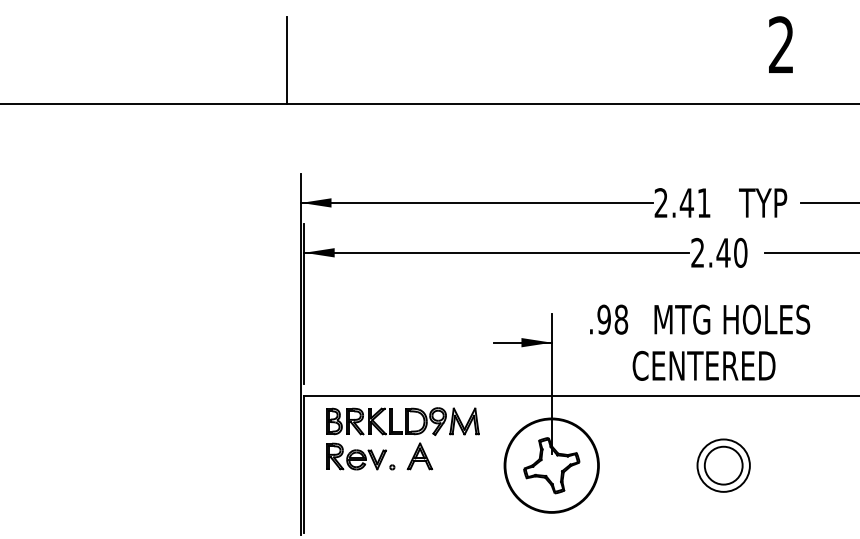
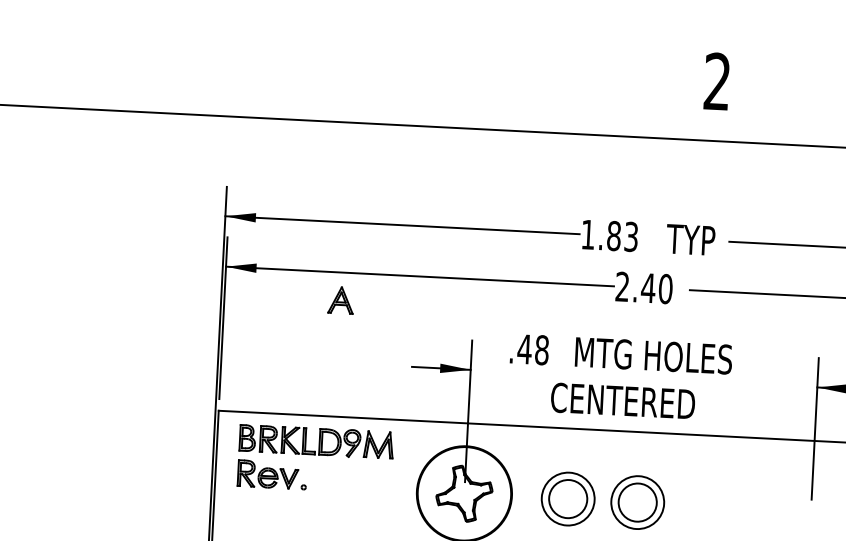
line: (287, 59) -> (218, 71), removed
text: (682, 203) -> (609, 236), 2.41 -> 1.83
text: (604, 319) -> (525, 349), .98 -> .48
part: (419, 456) -> (340, 300), moved
part: (654, 465) -> (567, 498), added

